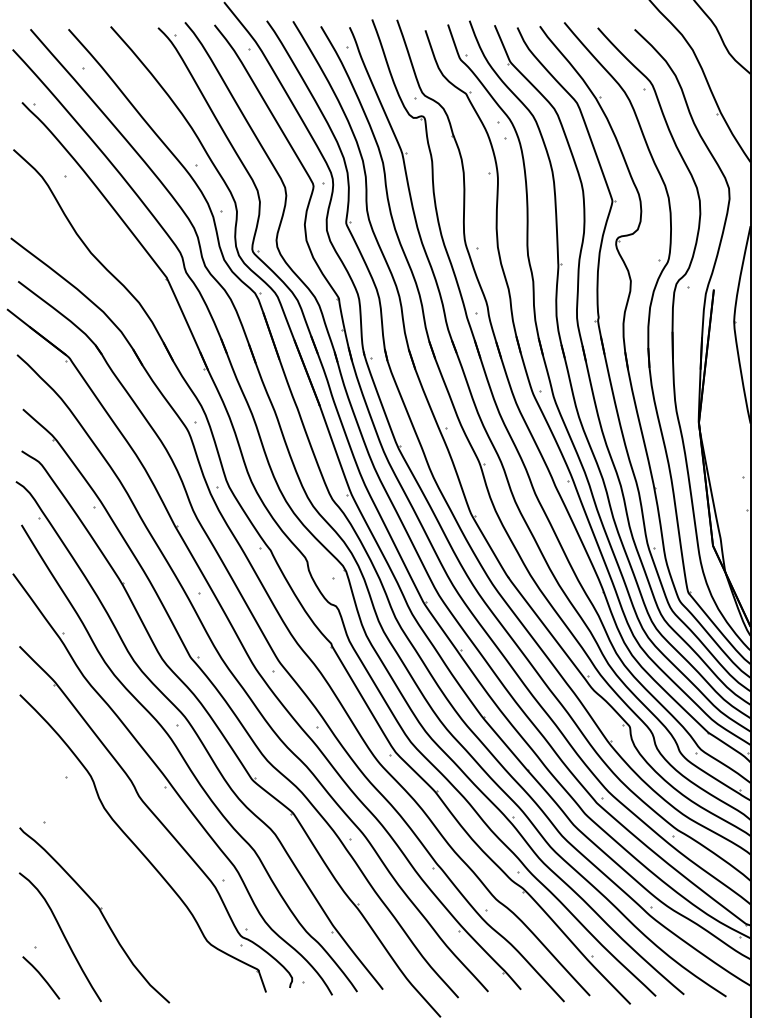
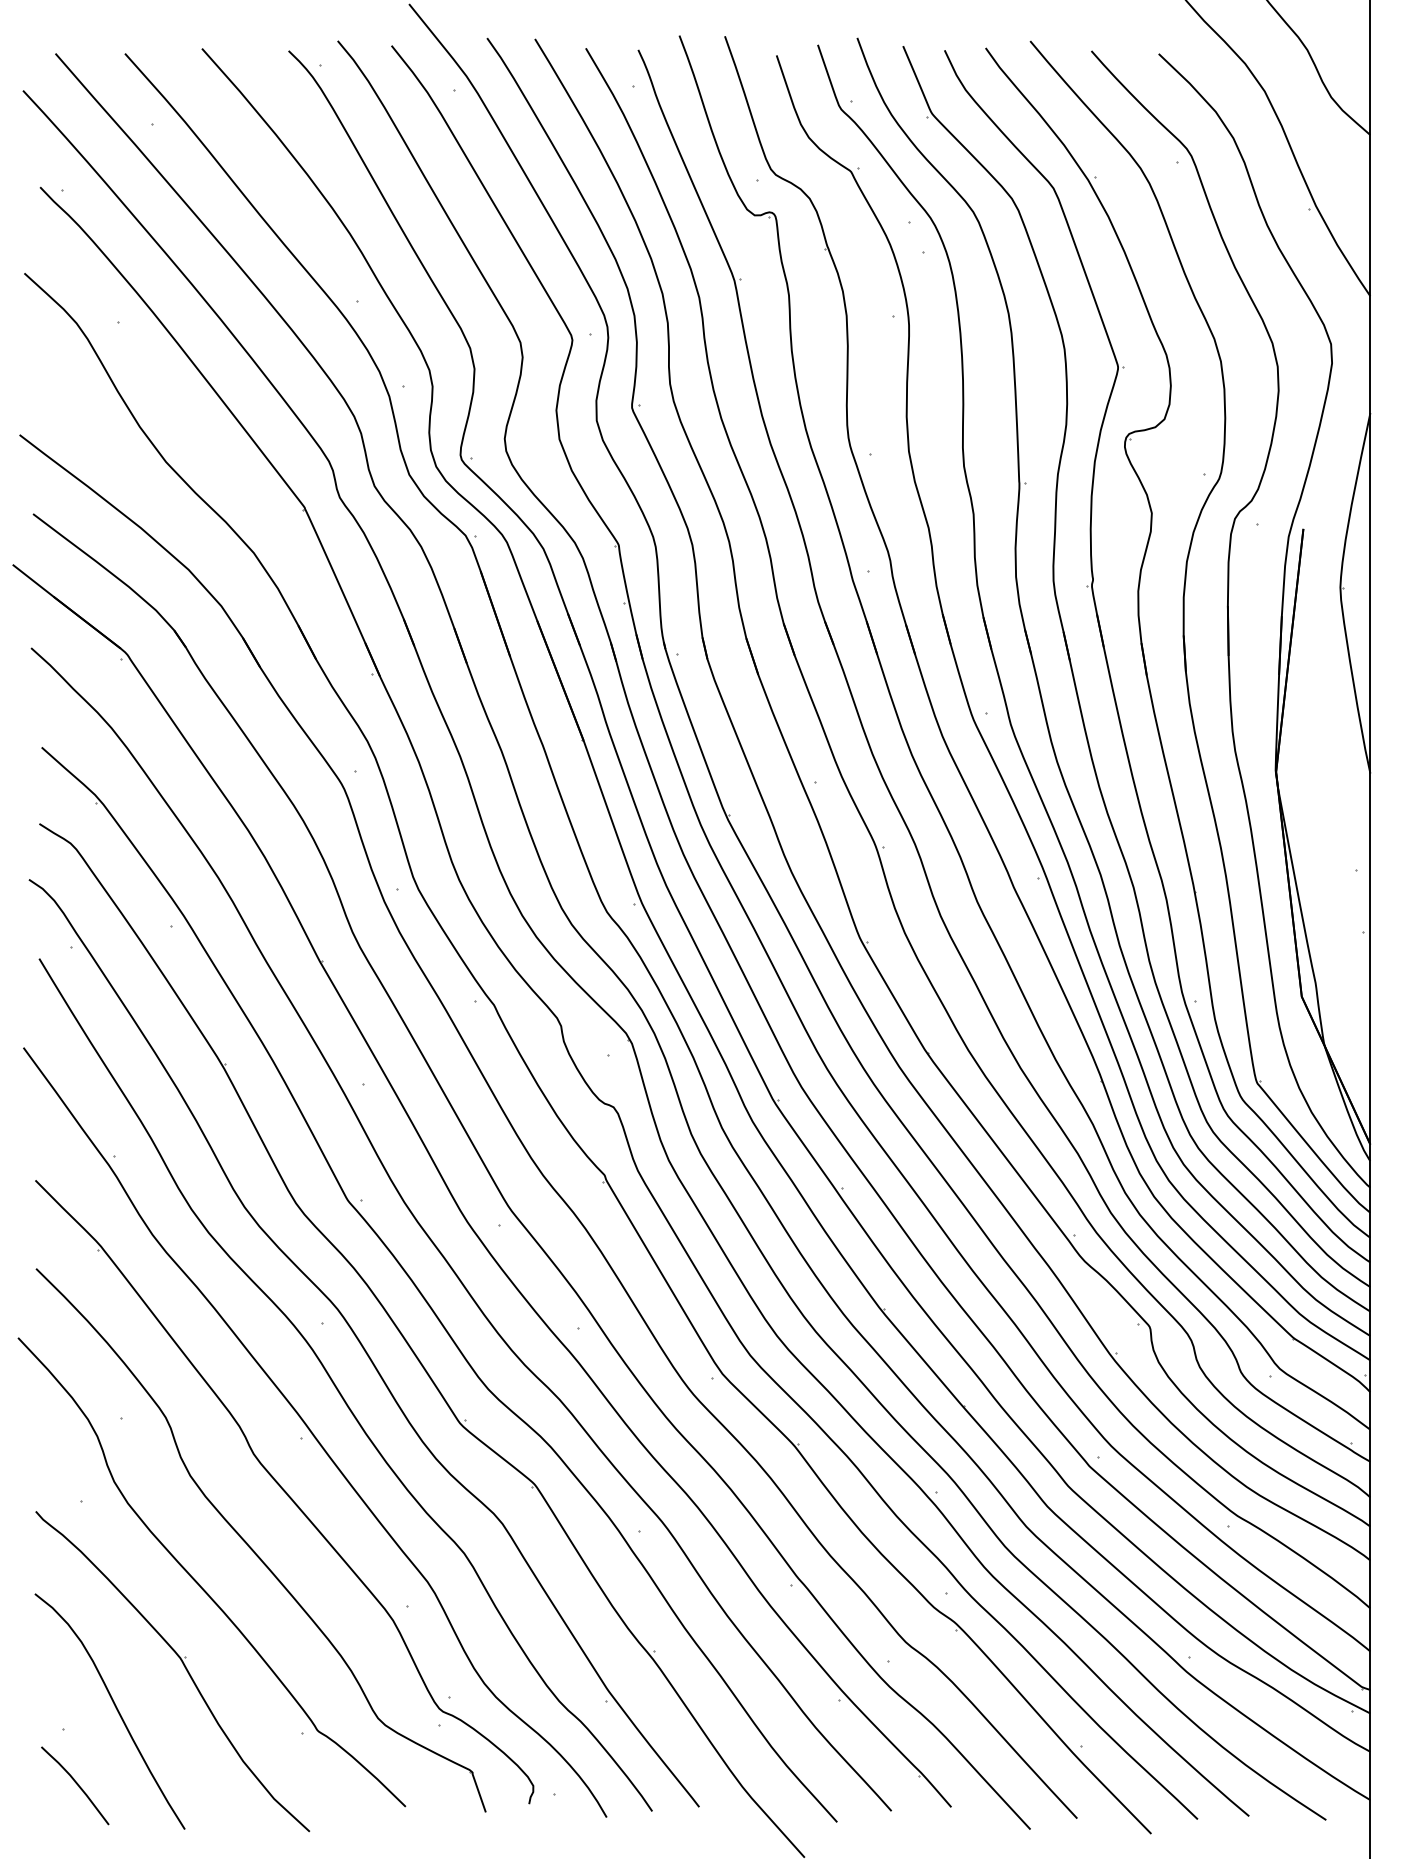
part: (109, 866) -> (199, 1582), added

